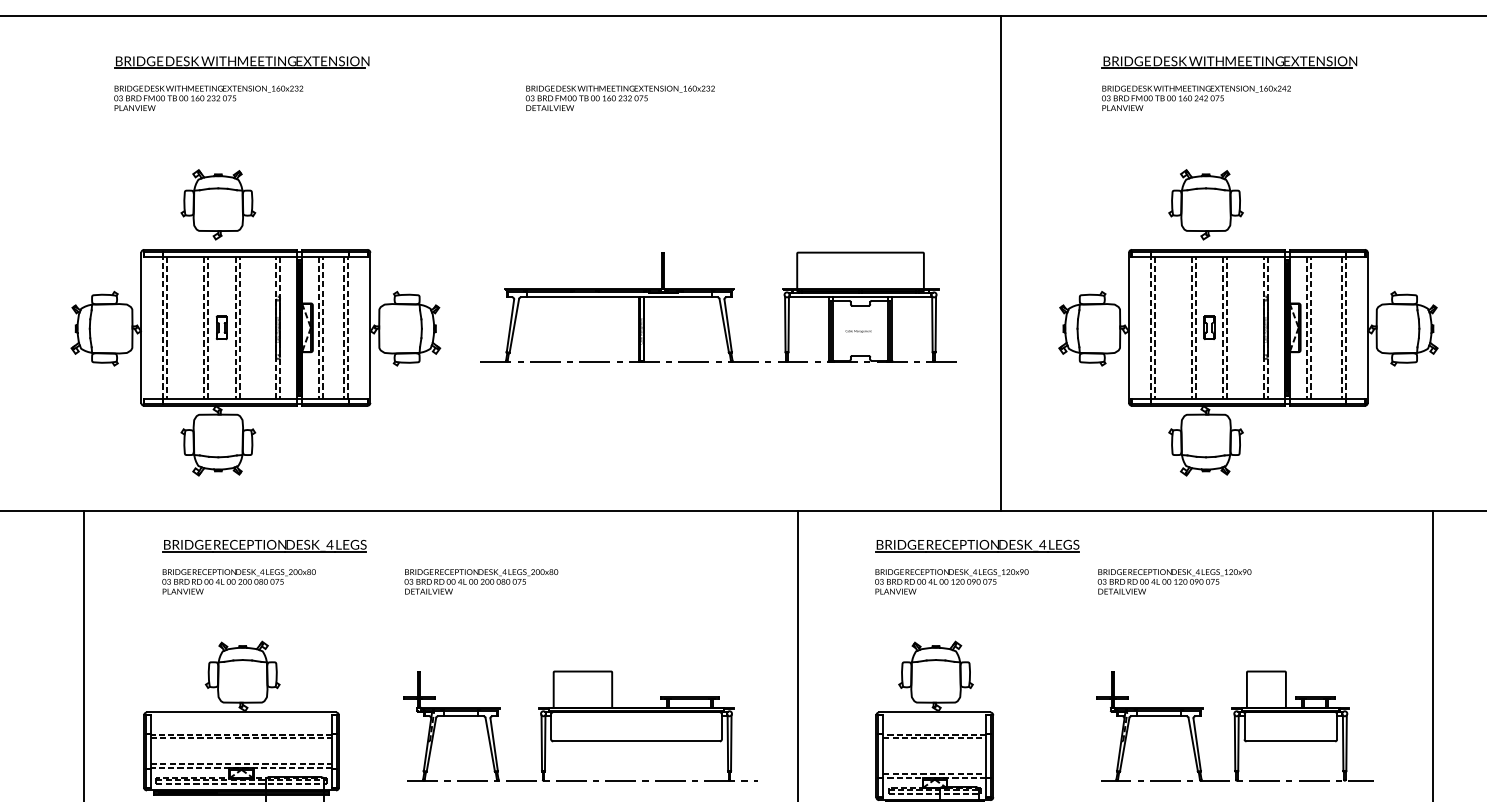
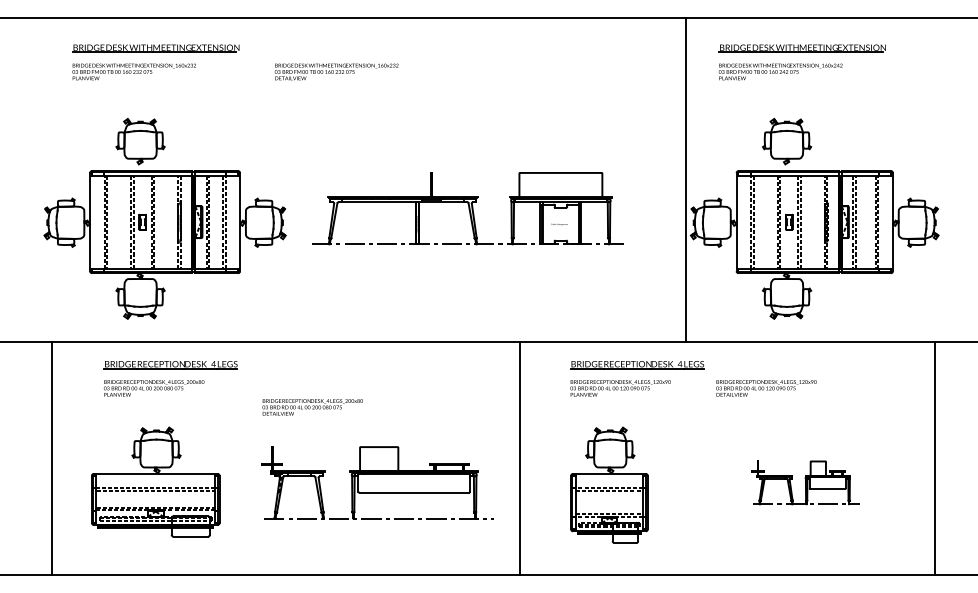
text: (620, 97) -> (336, 71), moved
line: (1000, 262) -> (685, 179), moved
text: (481, 581) -> (312, 407), moved
part: (1234, 725) -> (805, 482), size x0.6

